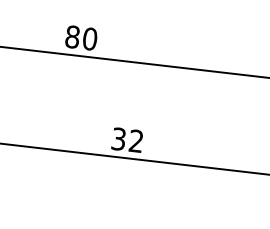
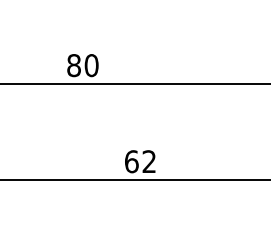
text: (118, 138) -> (131, 161), 32 -> 62

